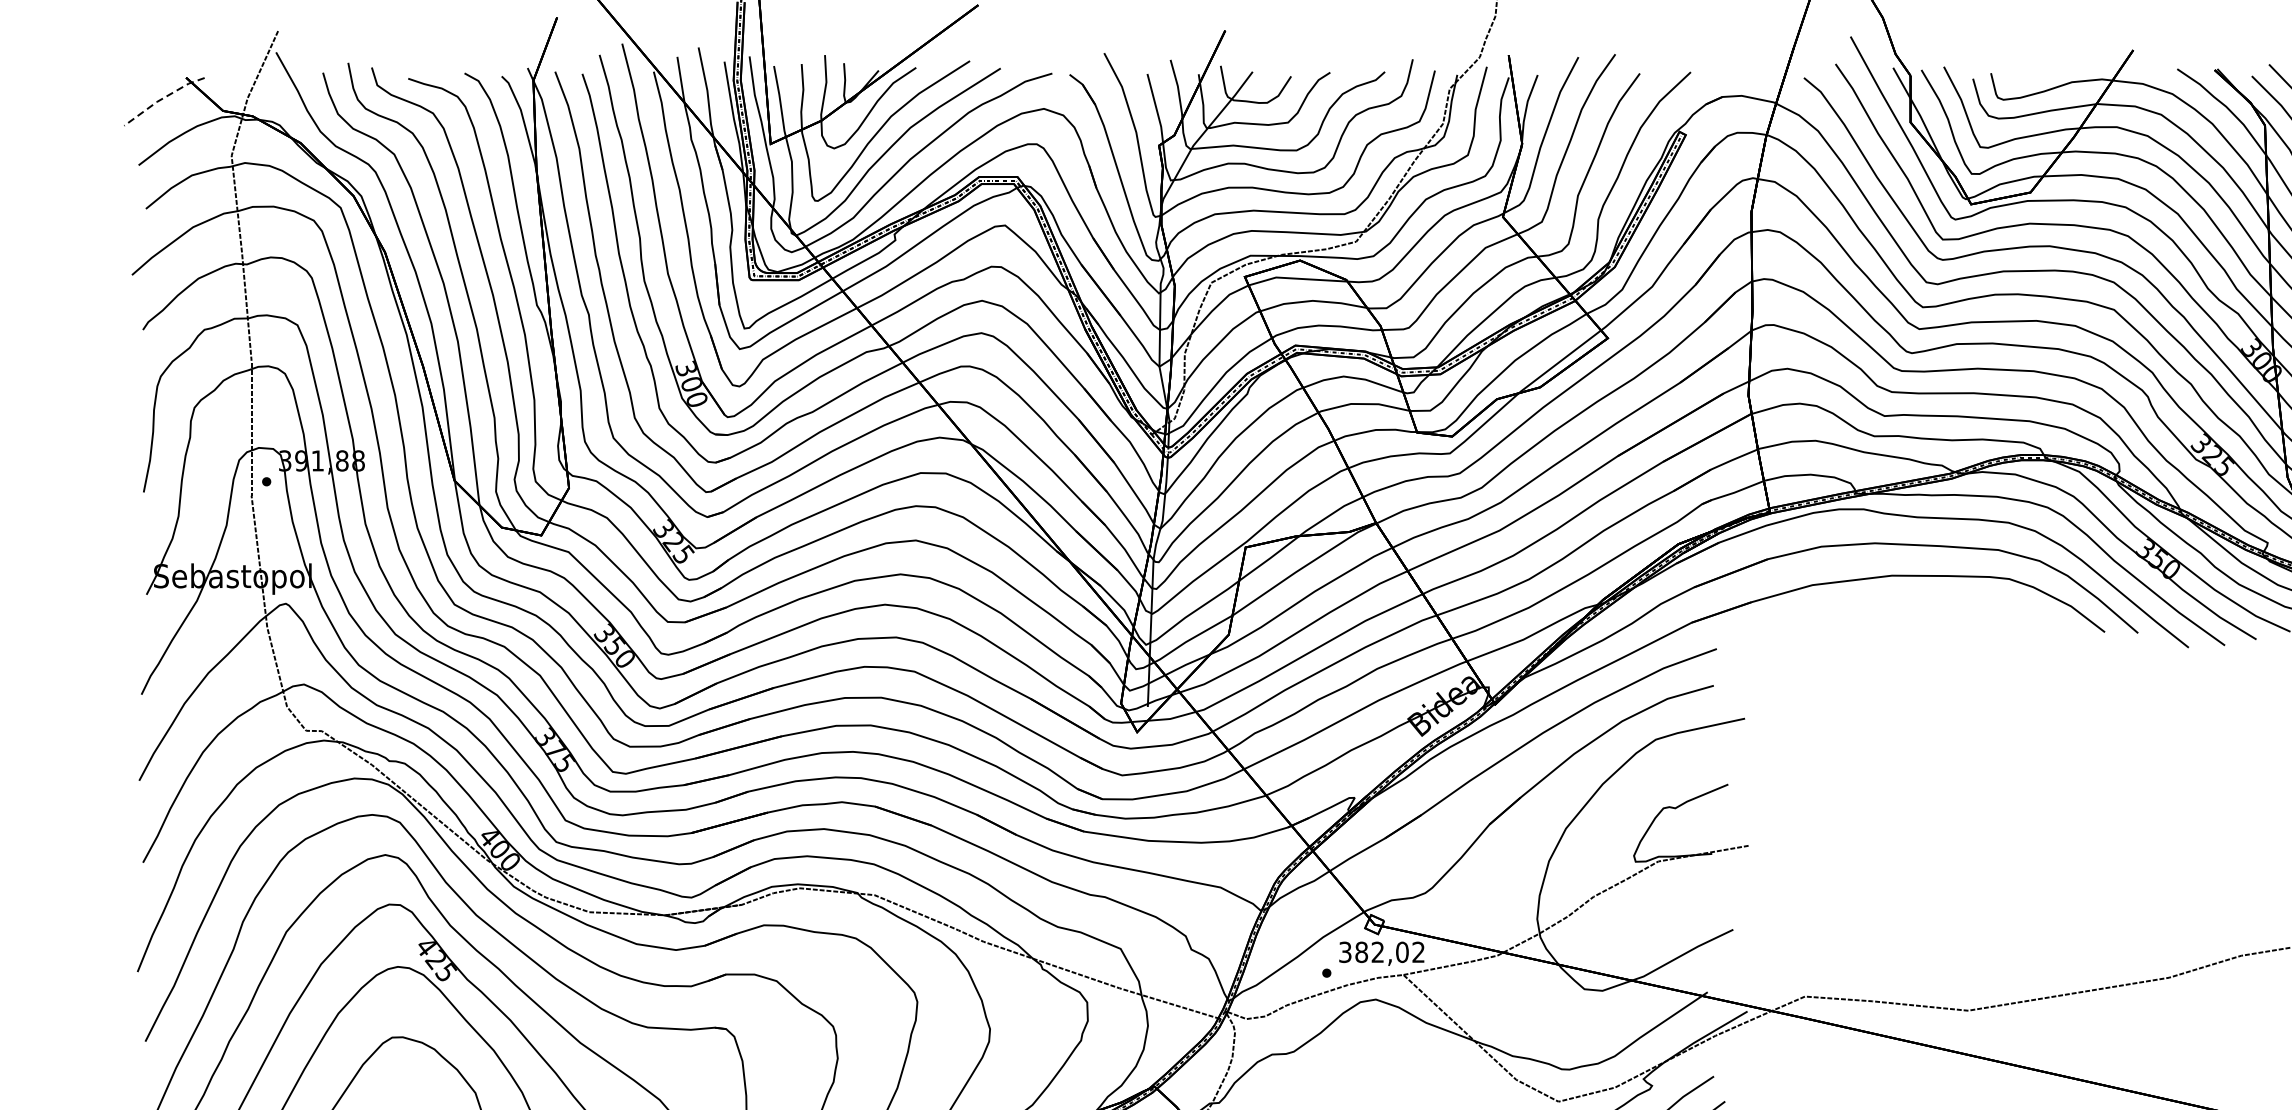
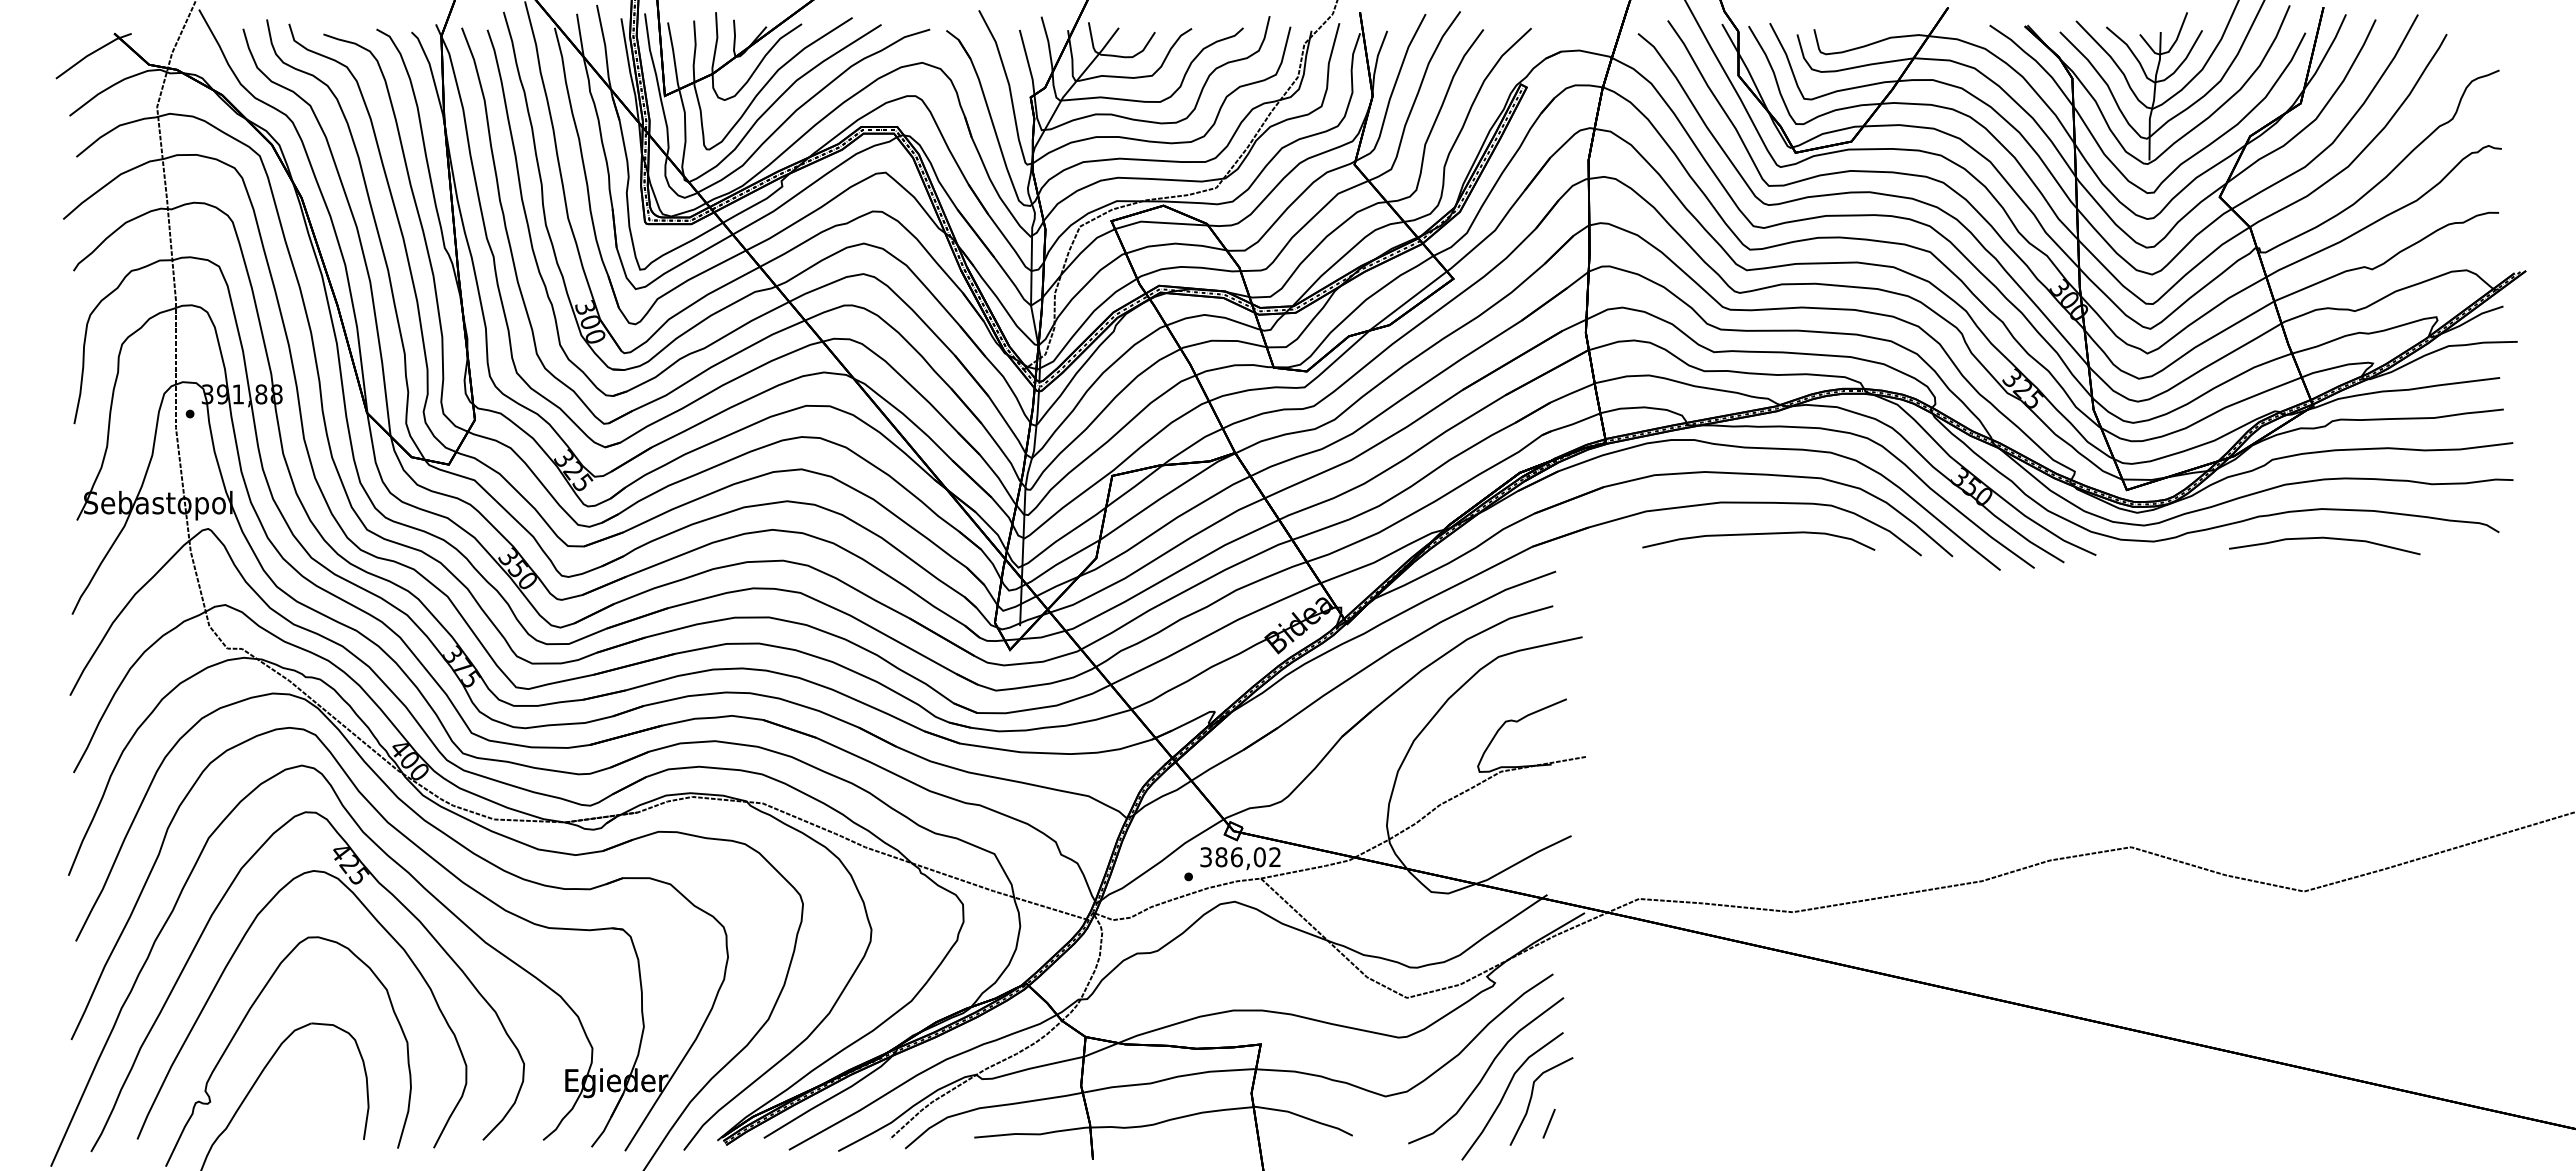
line: (163, 98) -> (92, 53), dashed -> solid
curve: (1931, 609) -> (1758, 534), added
text: (1377, 952) -> (1236, 857), 382,02 -> 386,02

